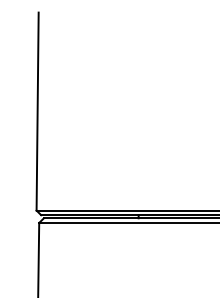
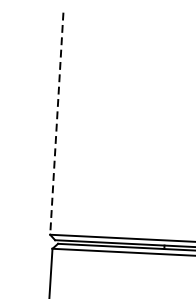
line: (37, 111) -> (56, 123), solid -> dashed

